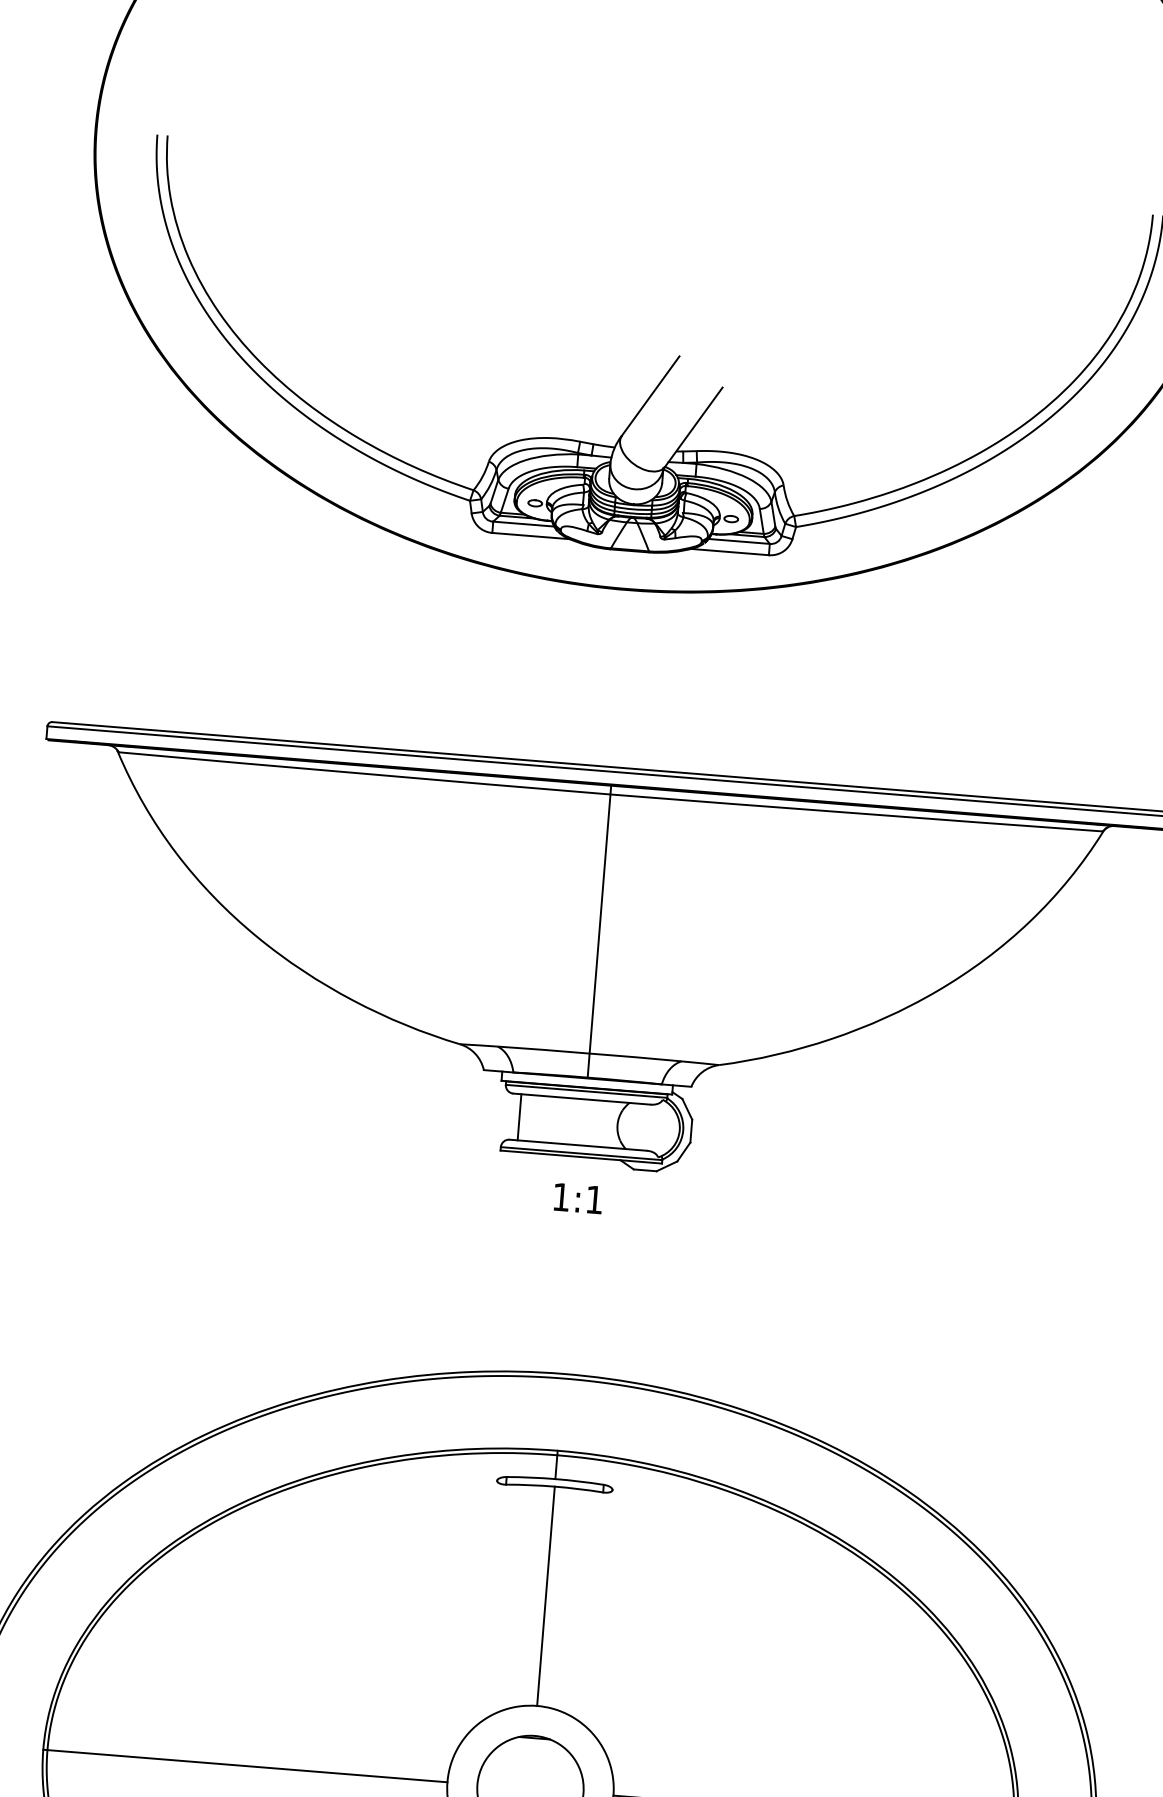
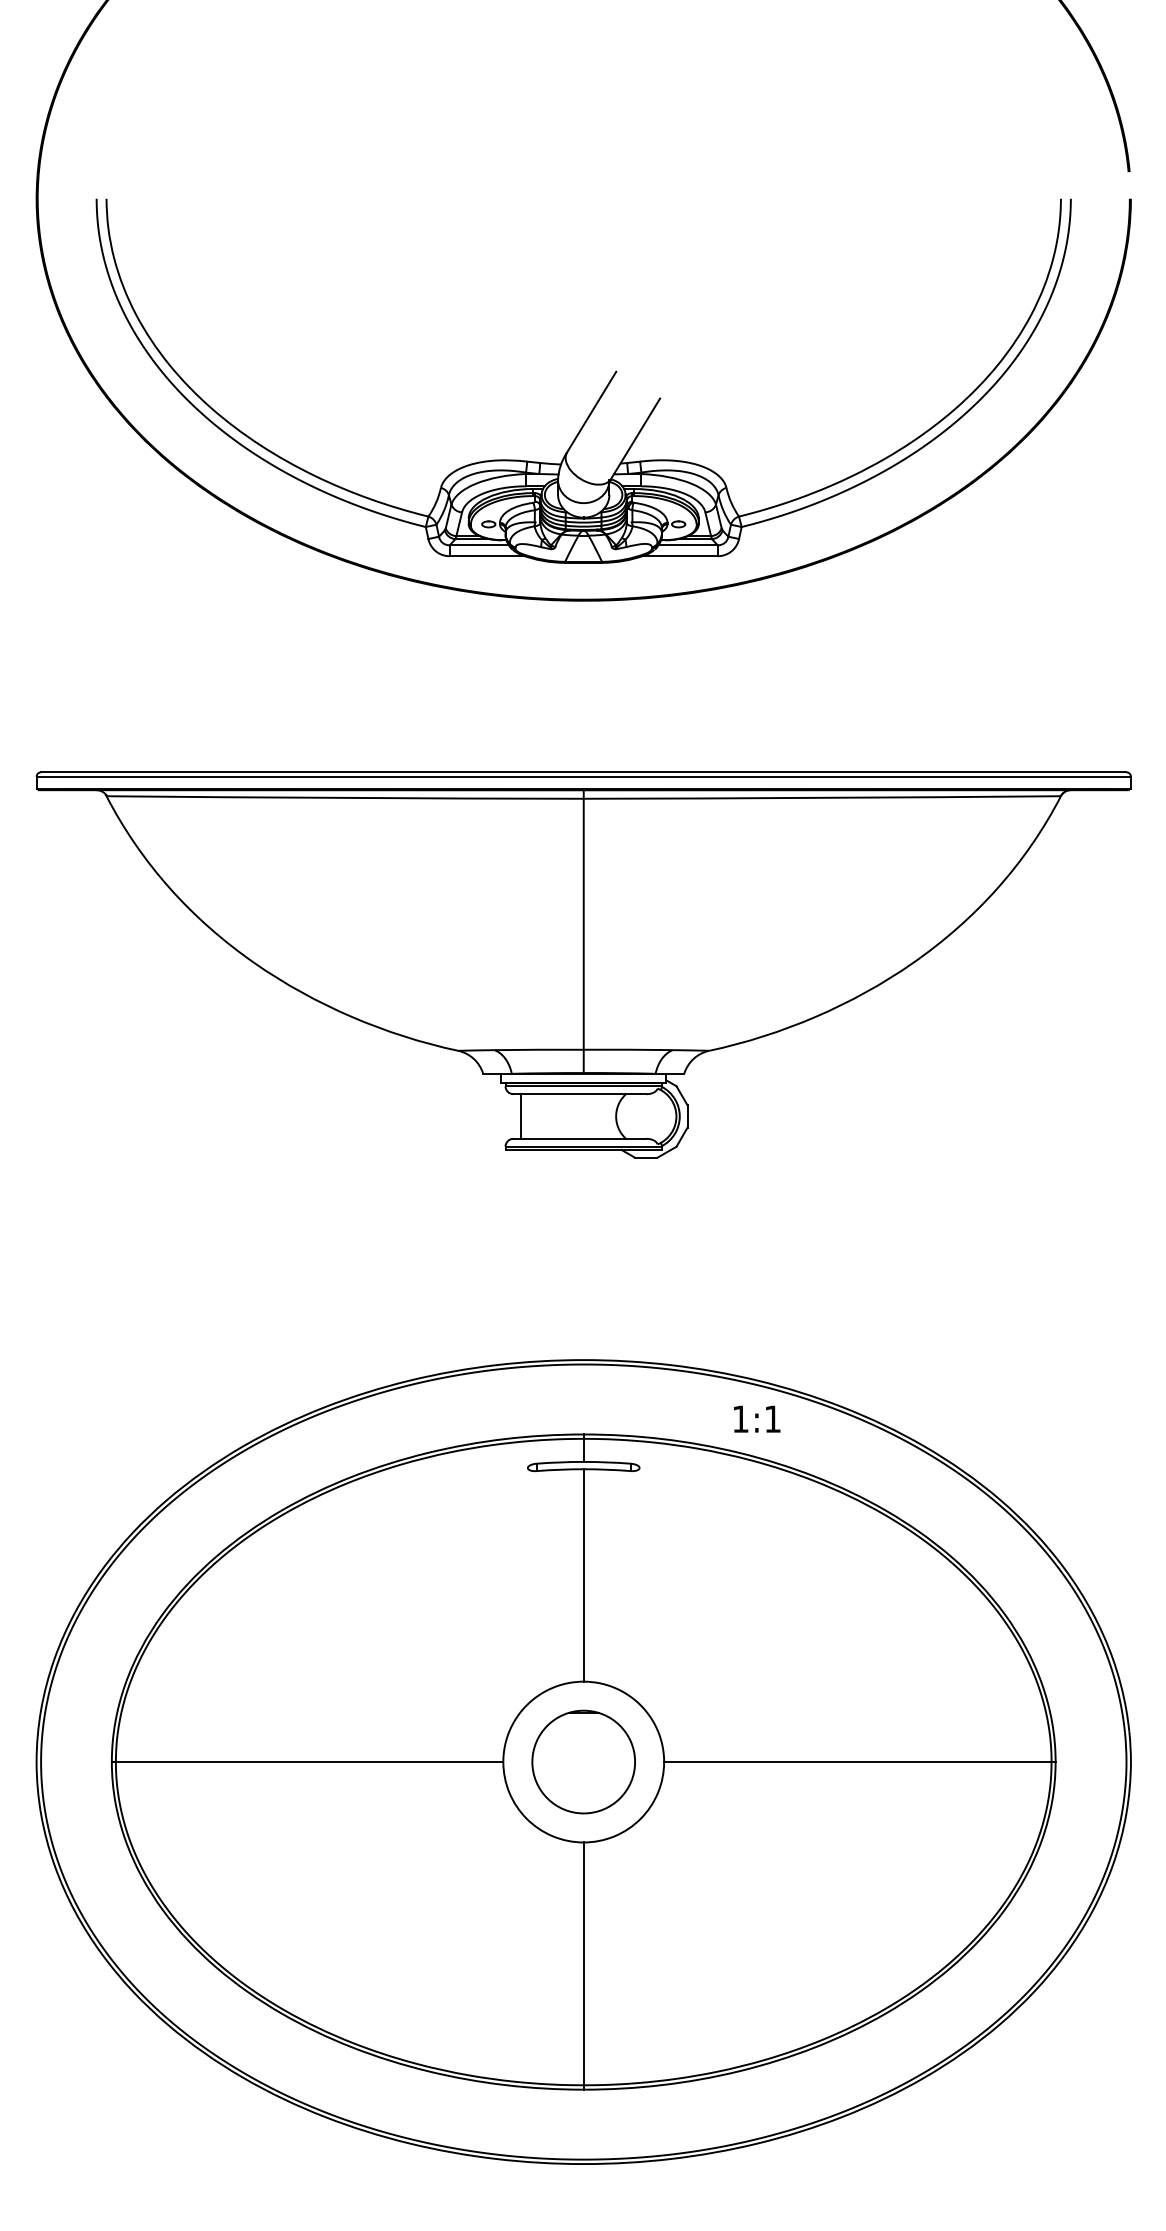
text: (578, 1197) -> (757, 1418), moved

